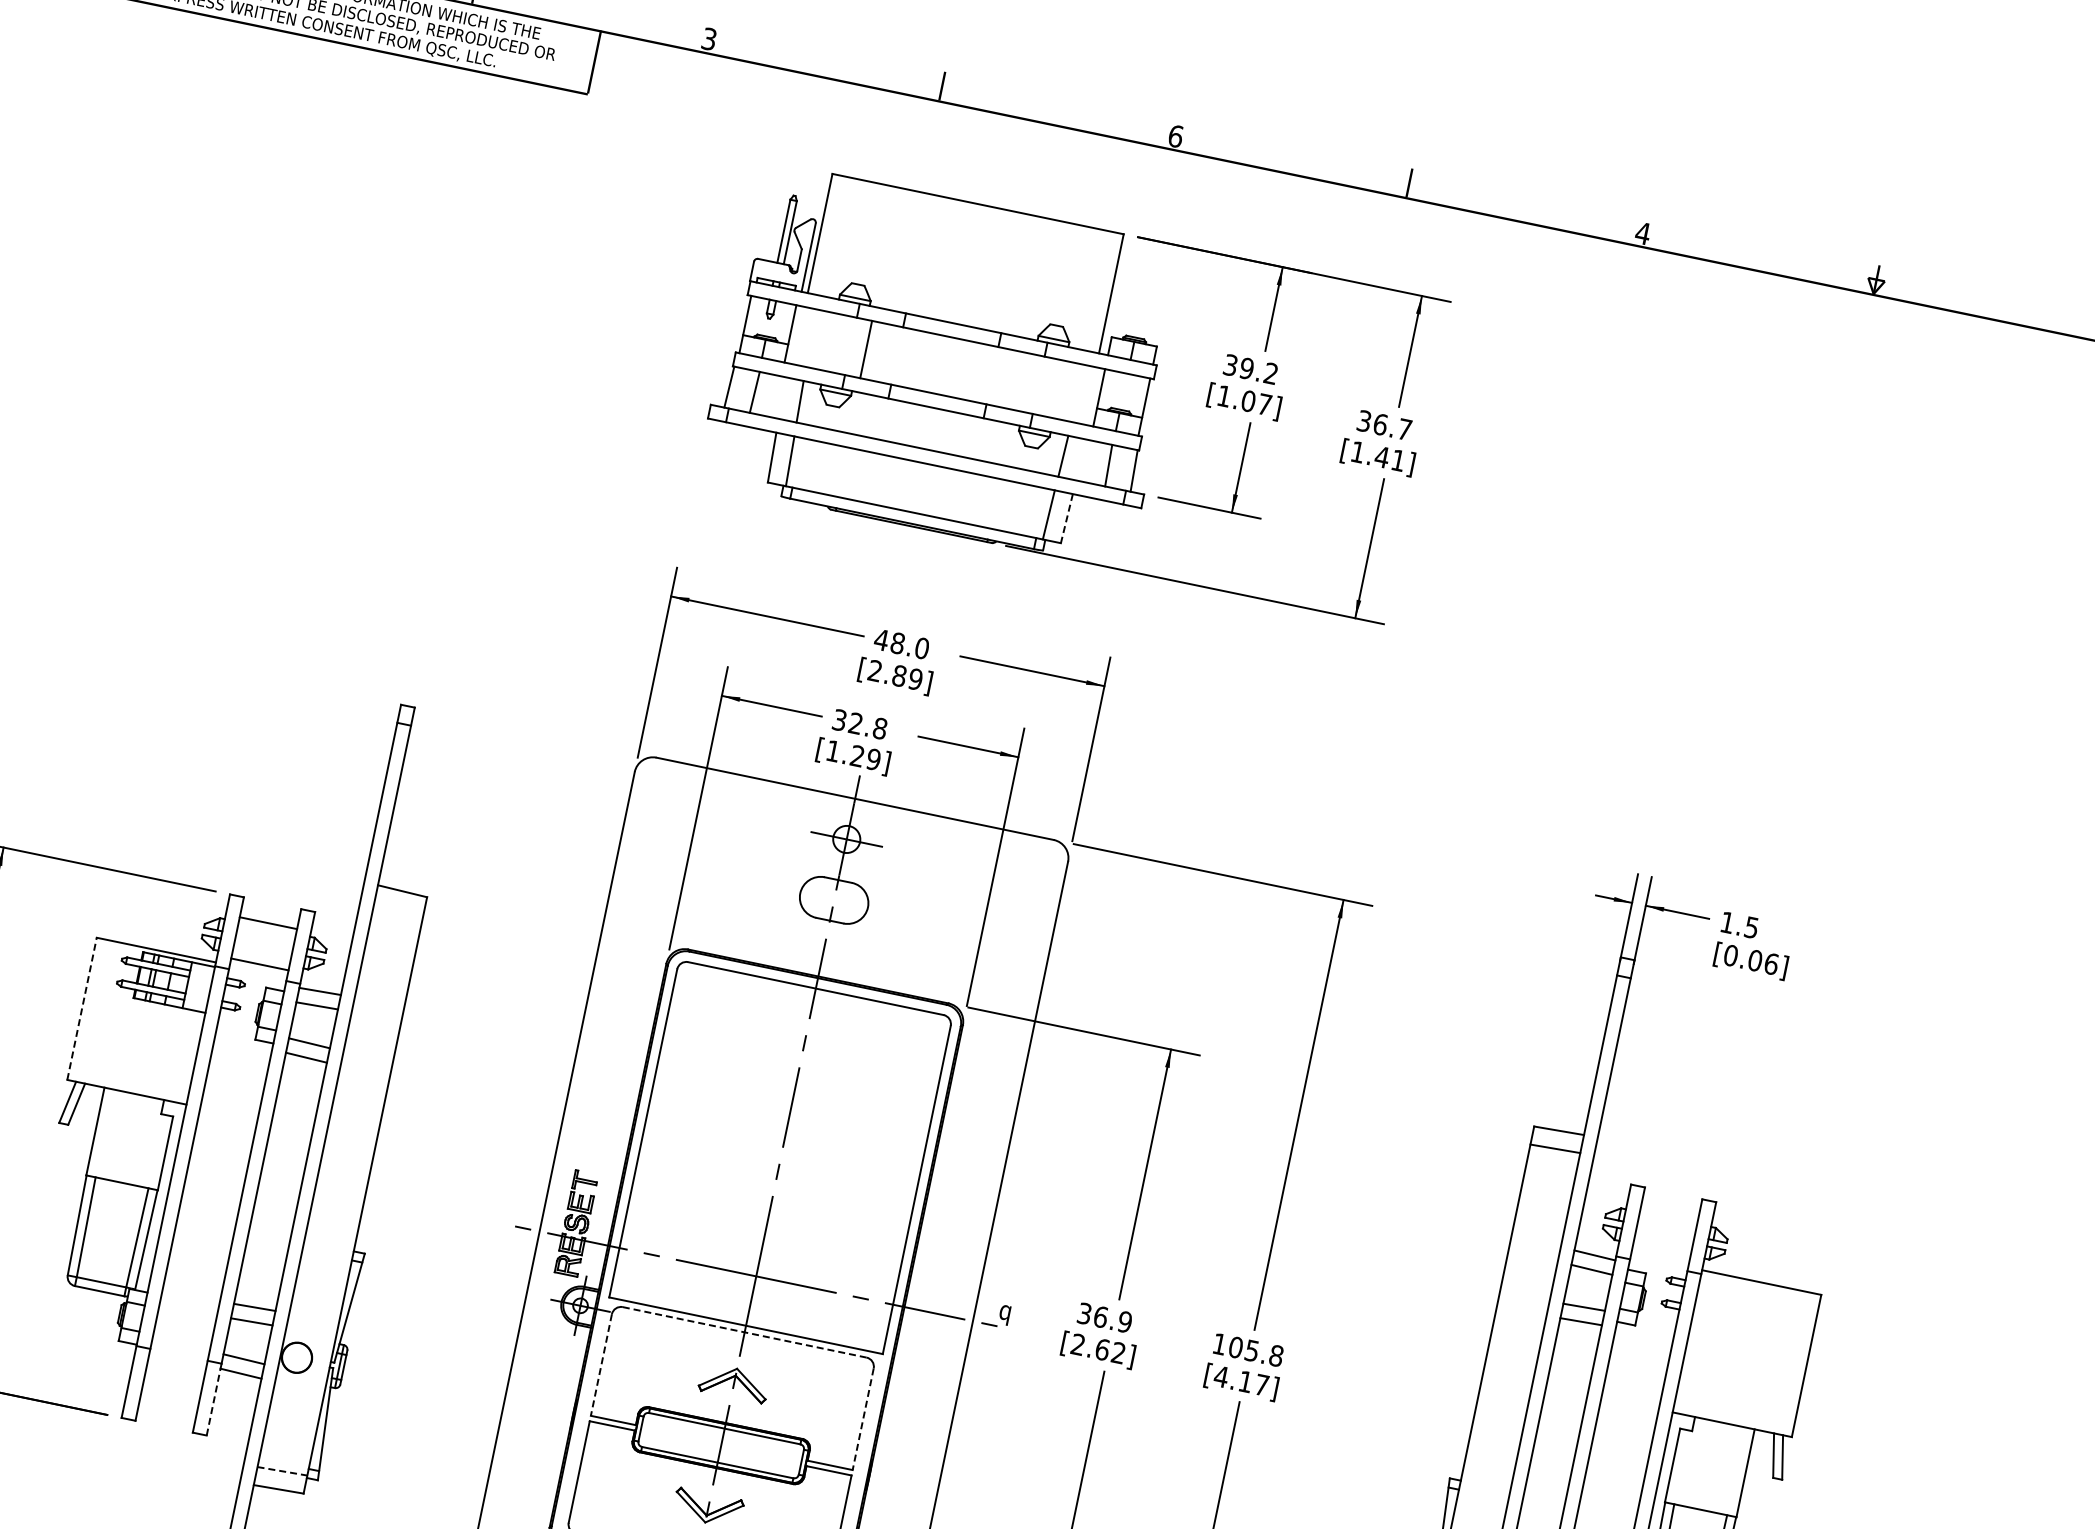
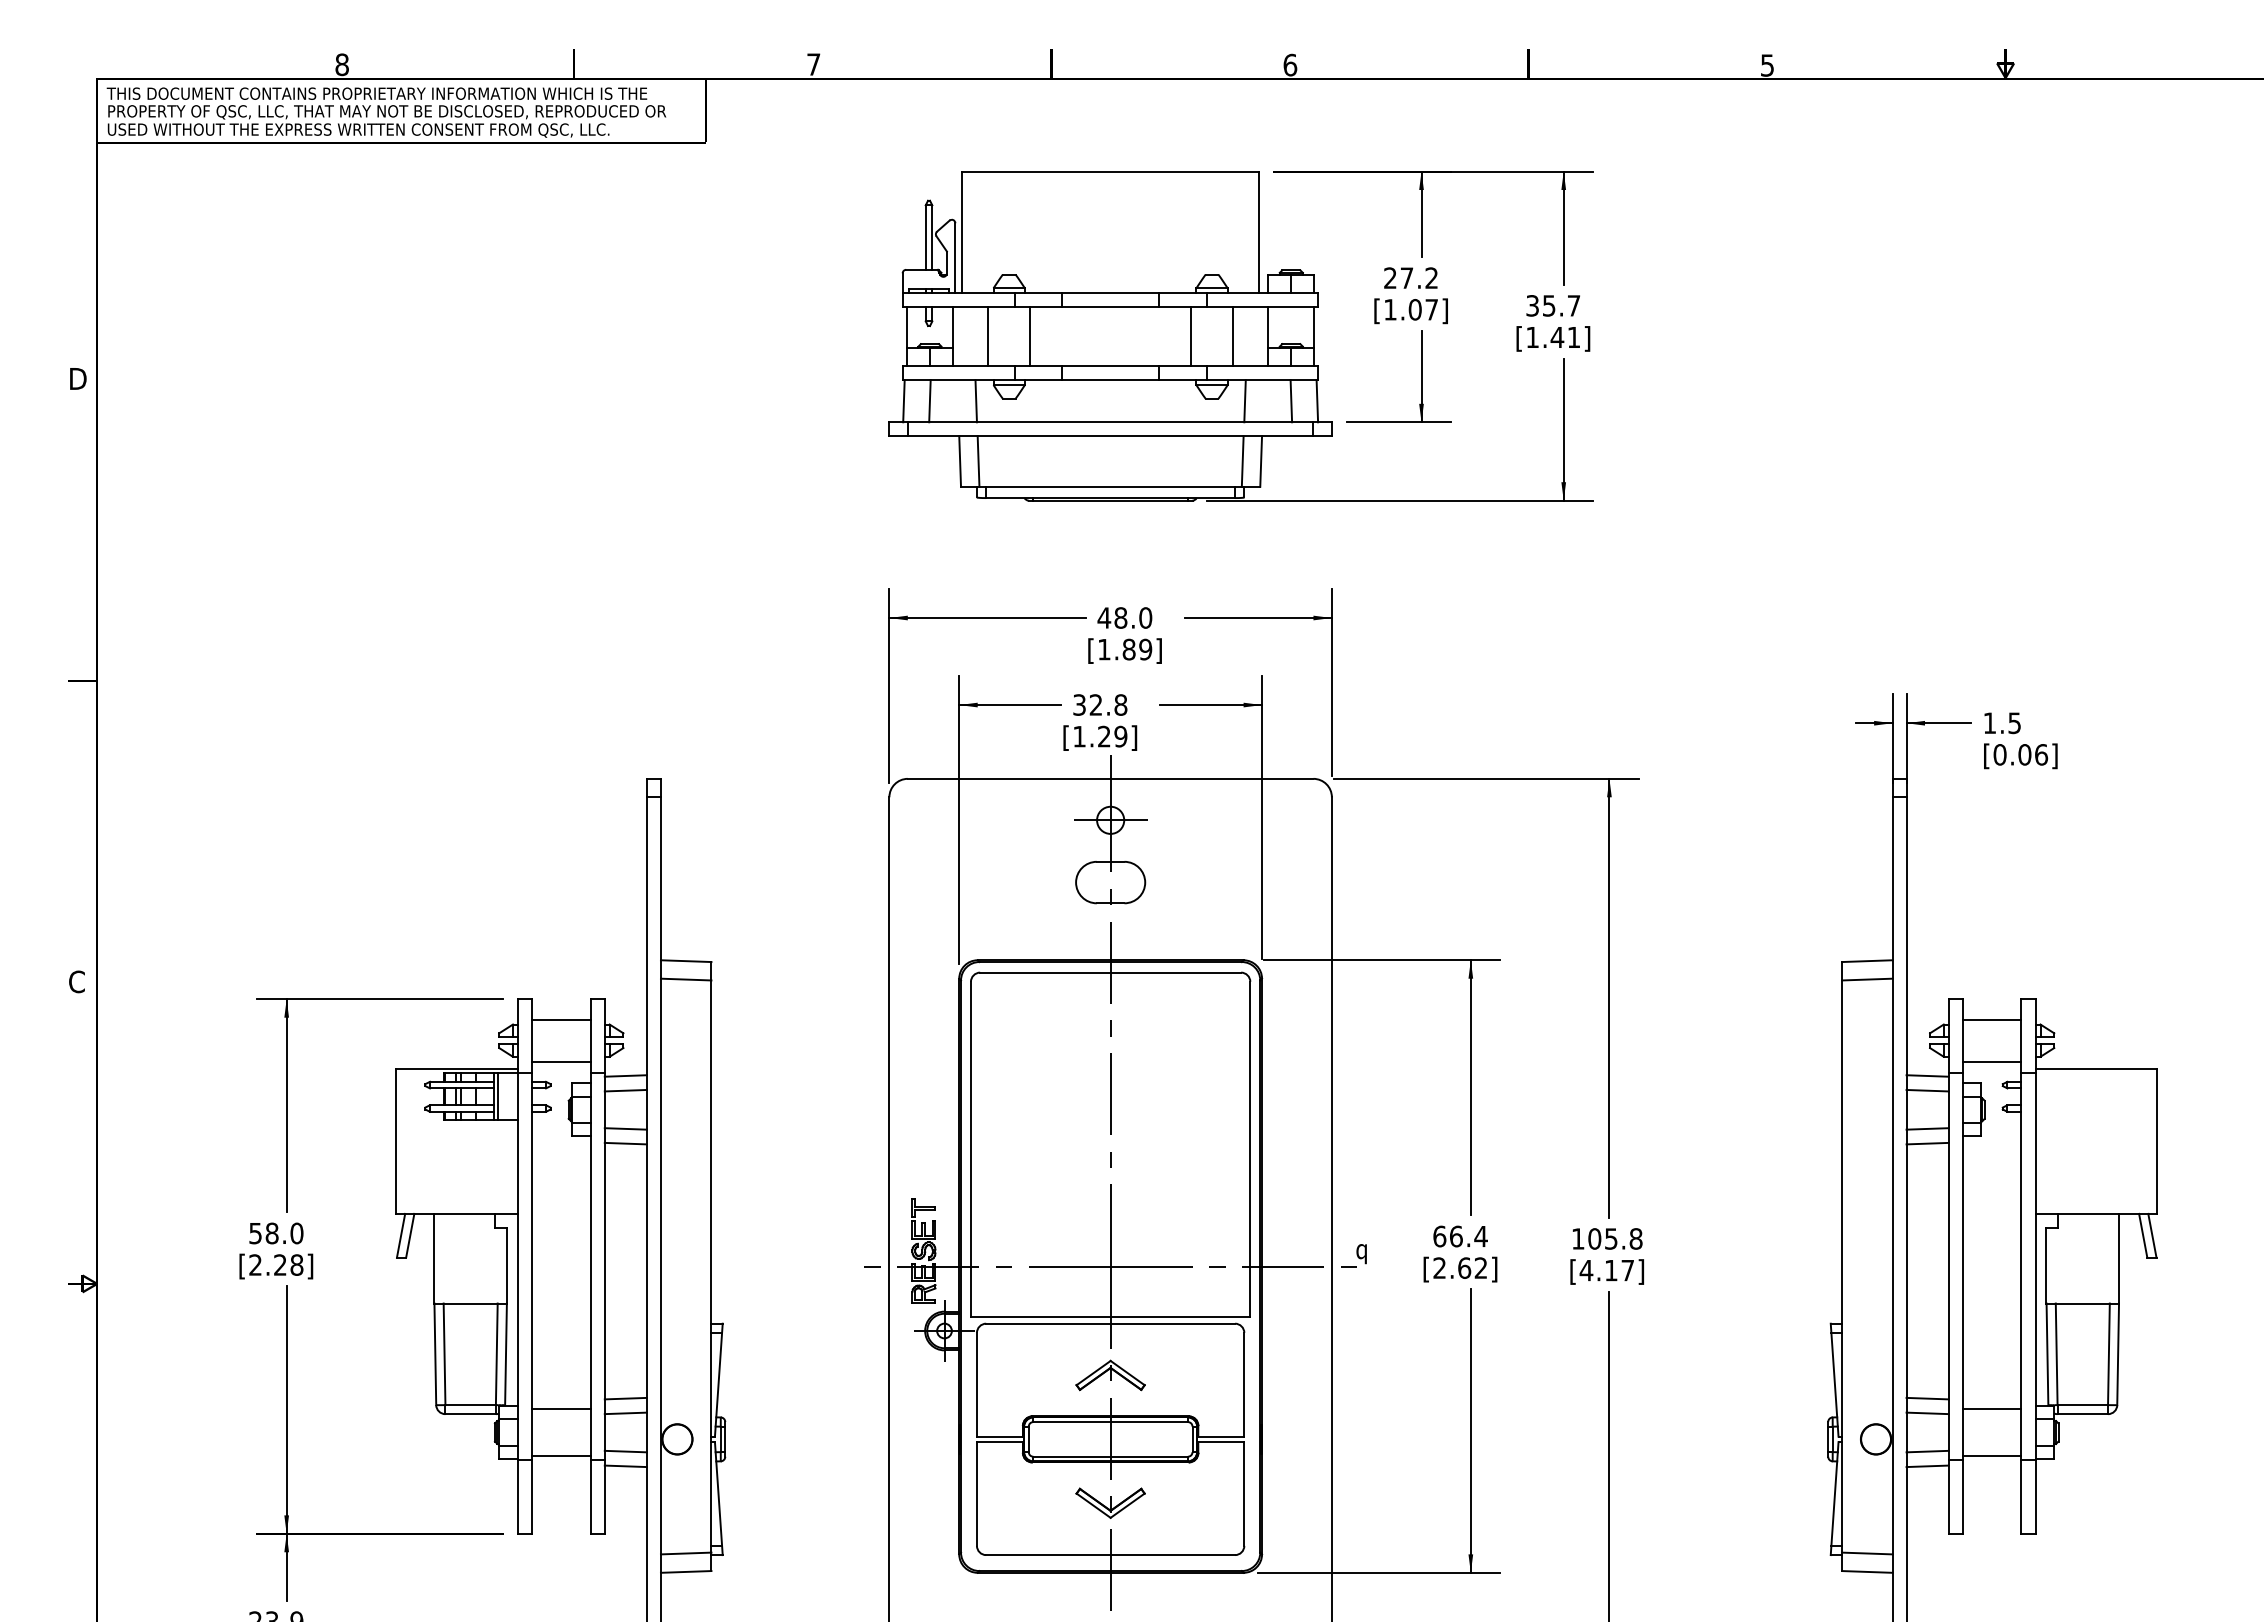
text: (709, 39) -> (813, 64), 3 -> 7
text: (1643, 233) -> (1767, 65), 4 -> 5
line: (825, 340) -> (988, 336), added
text: (1238, 367) -> (1398, 278), 39.2 -> 27.2
line: (1023, 381) -> (1190, 336), added
line: (1065, 390) -> (1233, 336), added
text: (1379, 424) -> (1548, 305), 36.7 -> 35.7
line: (1067, 519) -> (1261, 462), dashed -> solid
text: (875, 670) -> (1104, 649), [2.89] -> [1.89]
line: (398, 909) -> (685, 979), added
line: (190, 985) -> (497, 1096), added
line: (82, 1009) -> (396, 1141), dashed -> solid
line: (1668, 1213) -> (1991, 1019), added
line: (1660, 1254) -> (1991, 1061), added
line: (189, 1305) -> (561, 1409), added
text: (1104, 1317) -> (1460, 1236), 36.9 -> 66.4
line: (745, 1332) -> (1111, 1323), dashed -> solid
line: (180, 1350) -> (561, 1455), added
line: (601, 1364) -> (976, 1384), dashed -> solid
line: (213, 1399) -> (604, 1497), dashed -> solid
line: (863, 1419) -> (1244, 1384), dashed -> solid
line: (282, 1471) -> (686, 1553), dashed -> solid

